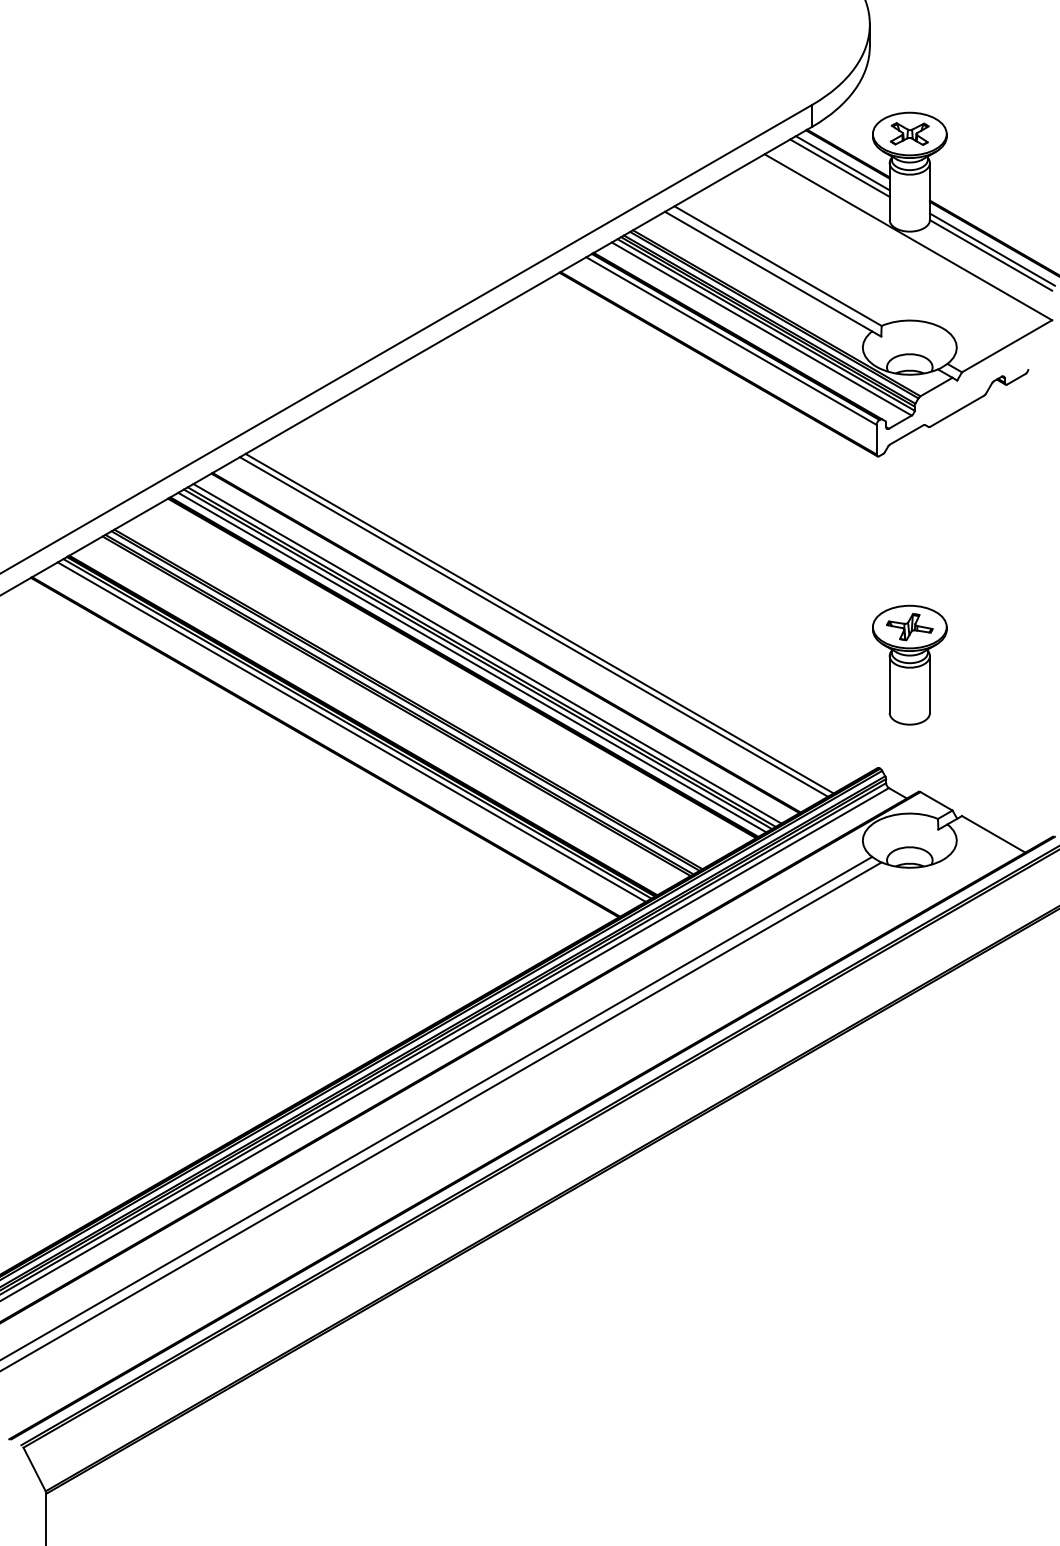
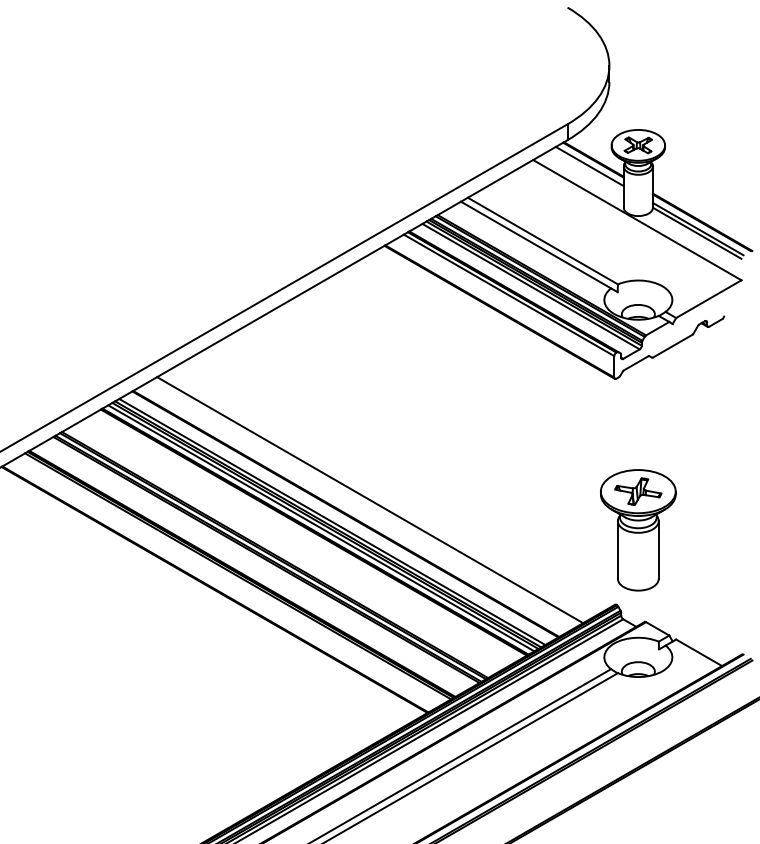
line: (839, 167) -> (587, 169), removed
line: (533, 626) -> (365, 502), removed
part: (909, 664) -> (638, 529), size x1.4
line: (351, 731) -> (233, 578), removed

